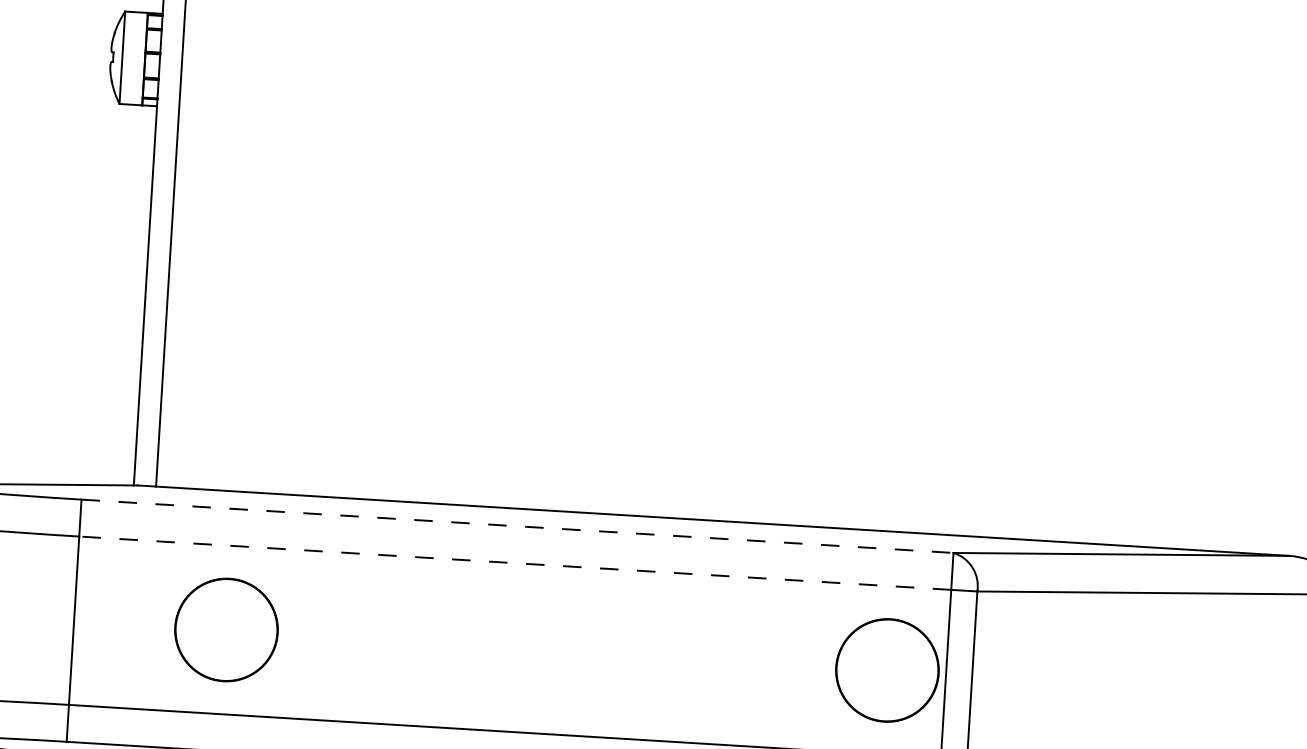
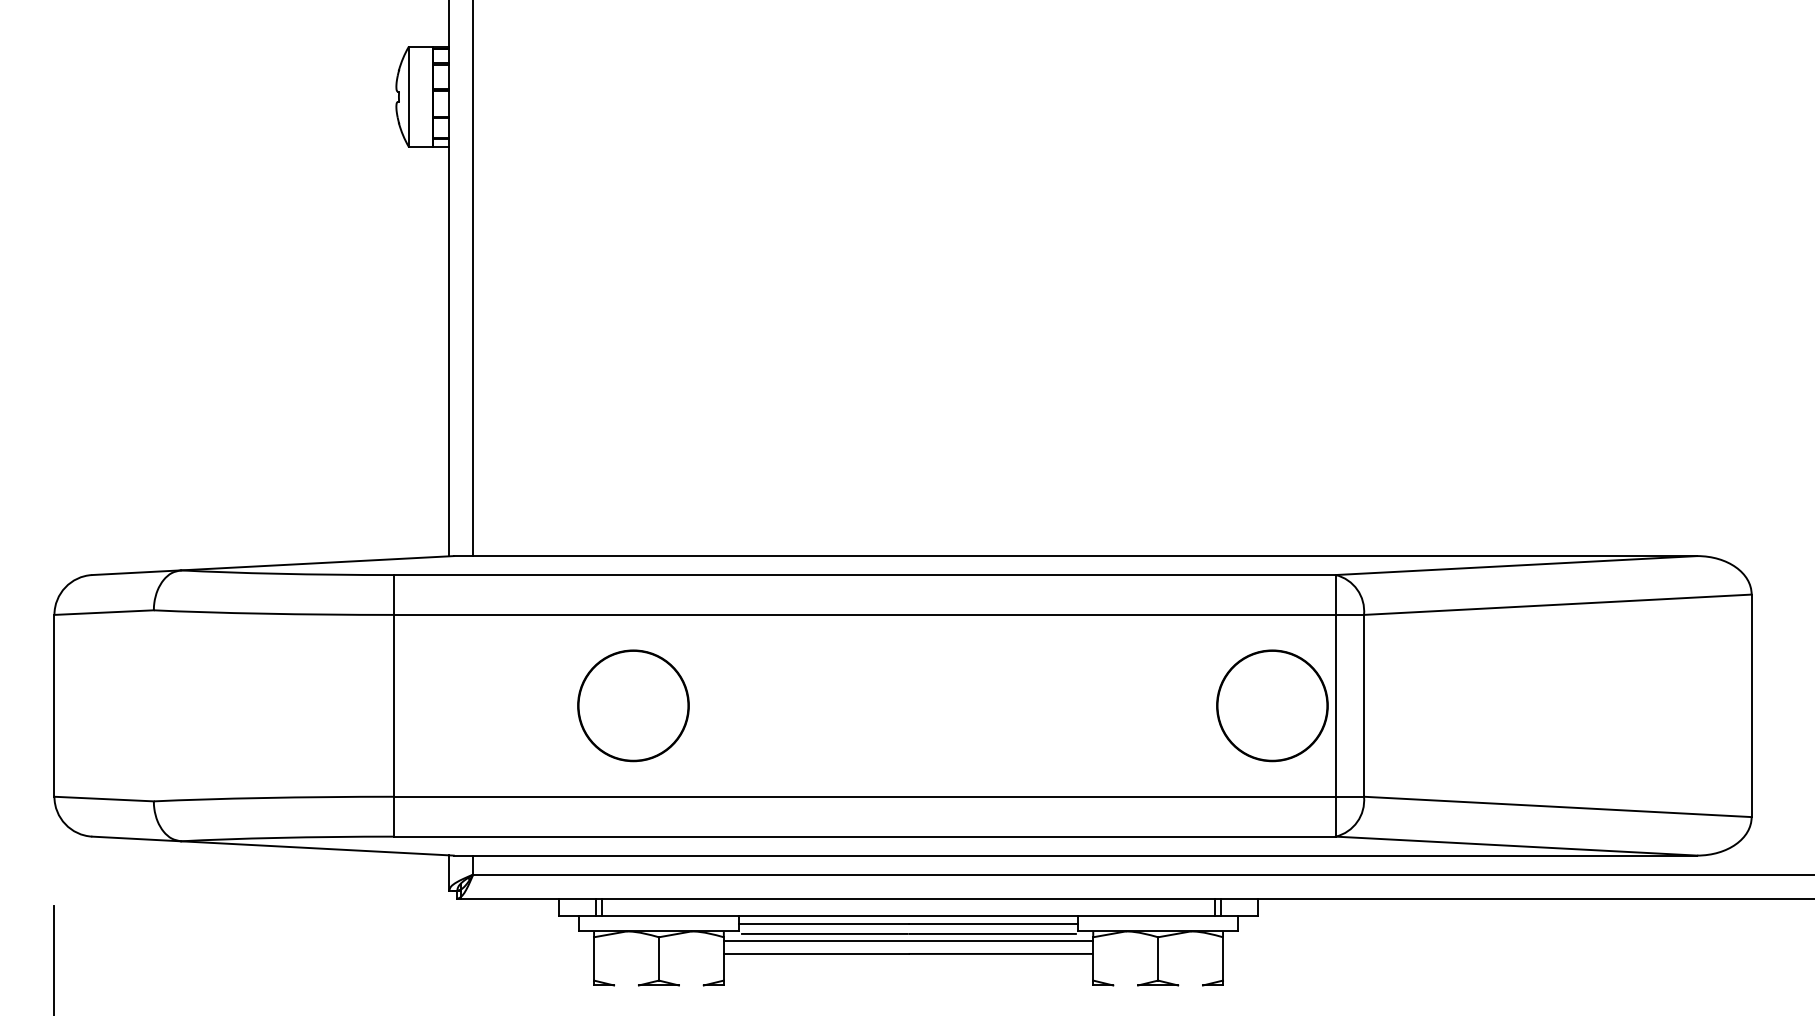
line: (517, 526) -> (864, 575), dashed -> solid
line: (514, 562) -> (864, 614), dashed -> solid
part: (226, 629) -> (633, 705), moved

